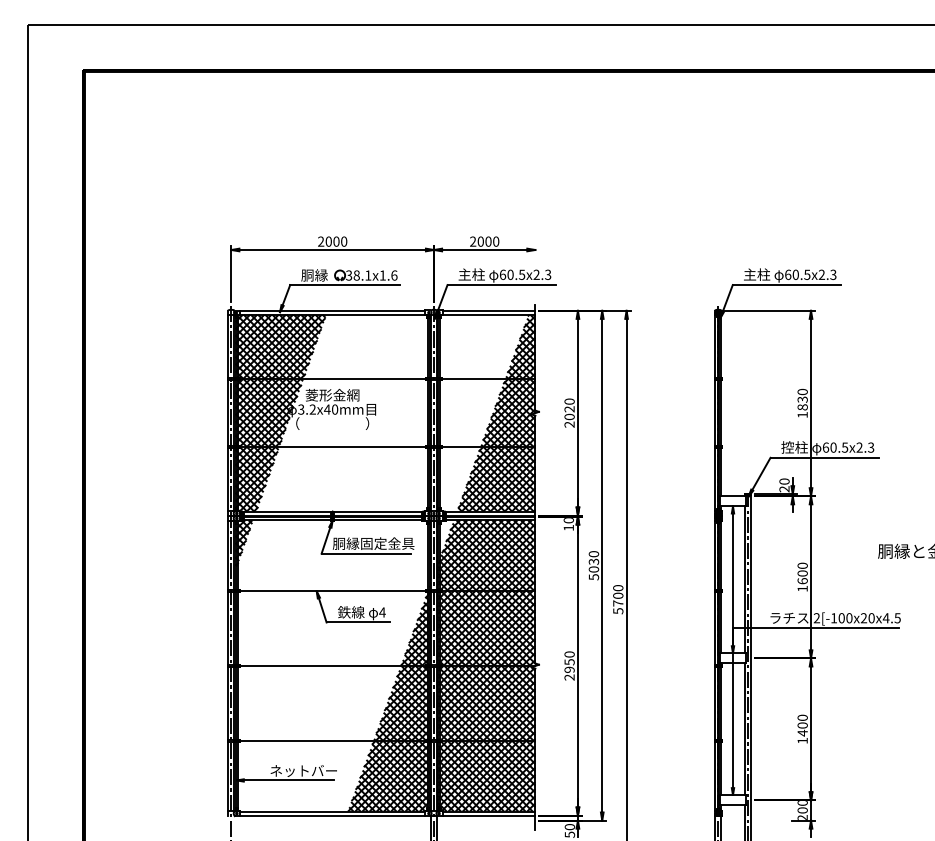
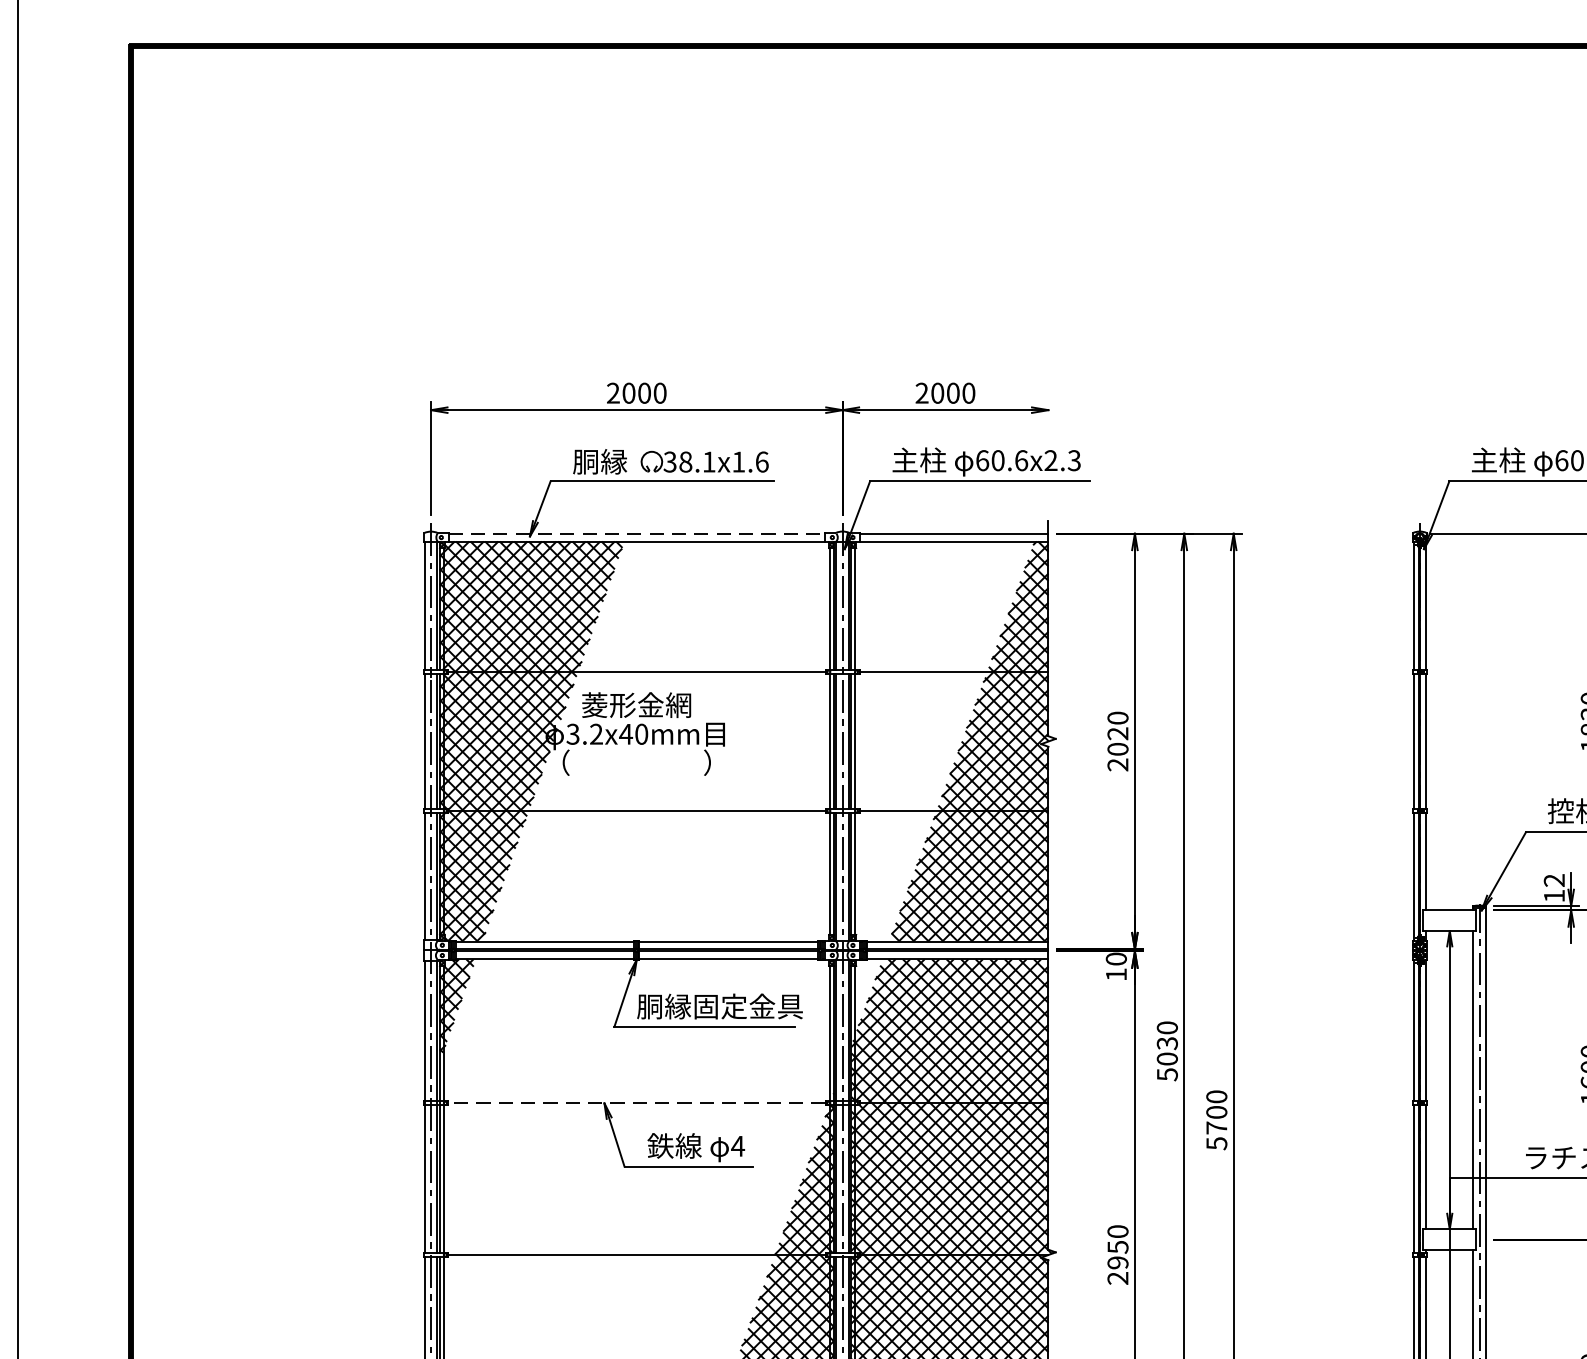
text: (521, 274) -> (1020, 459), 60.5x2.3 -> 60.6x2.3
line: (332, 310) -> (636, 533), solid -> dashed
text: (784, 485) -> (1554, 888), 20 -> 12
line: (332, 591) -> (636, 1103), solid -> dashed

